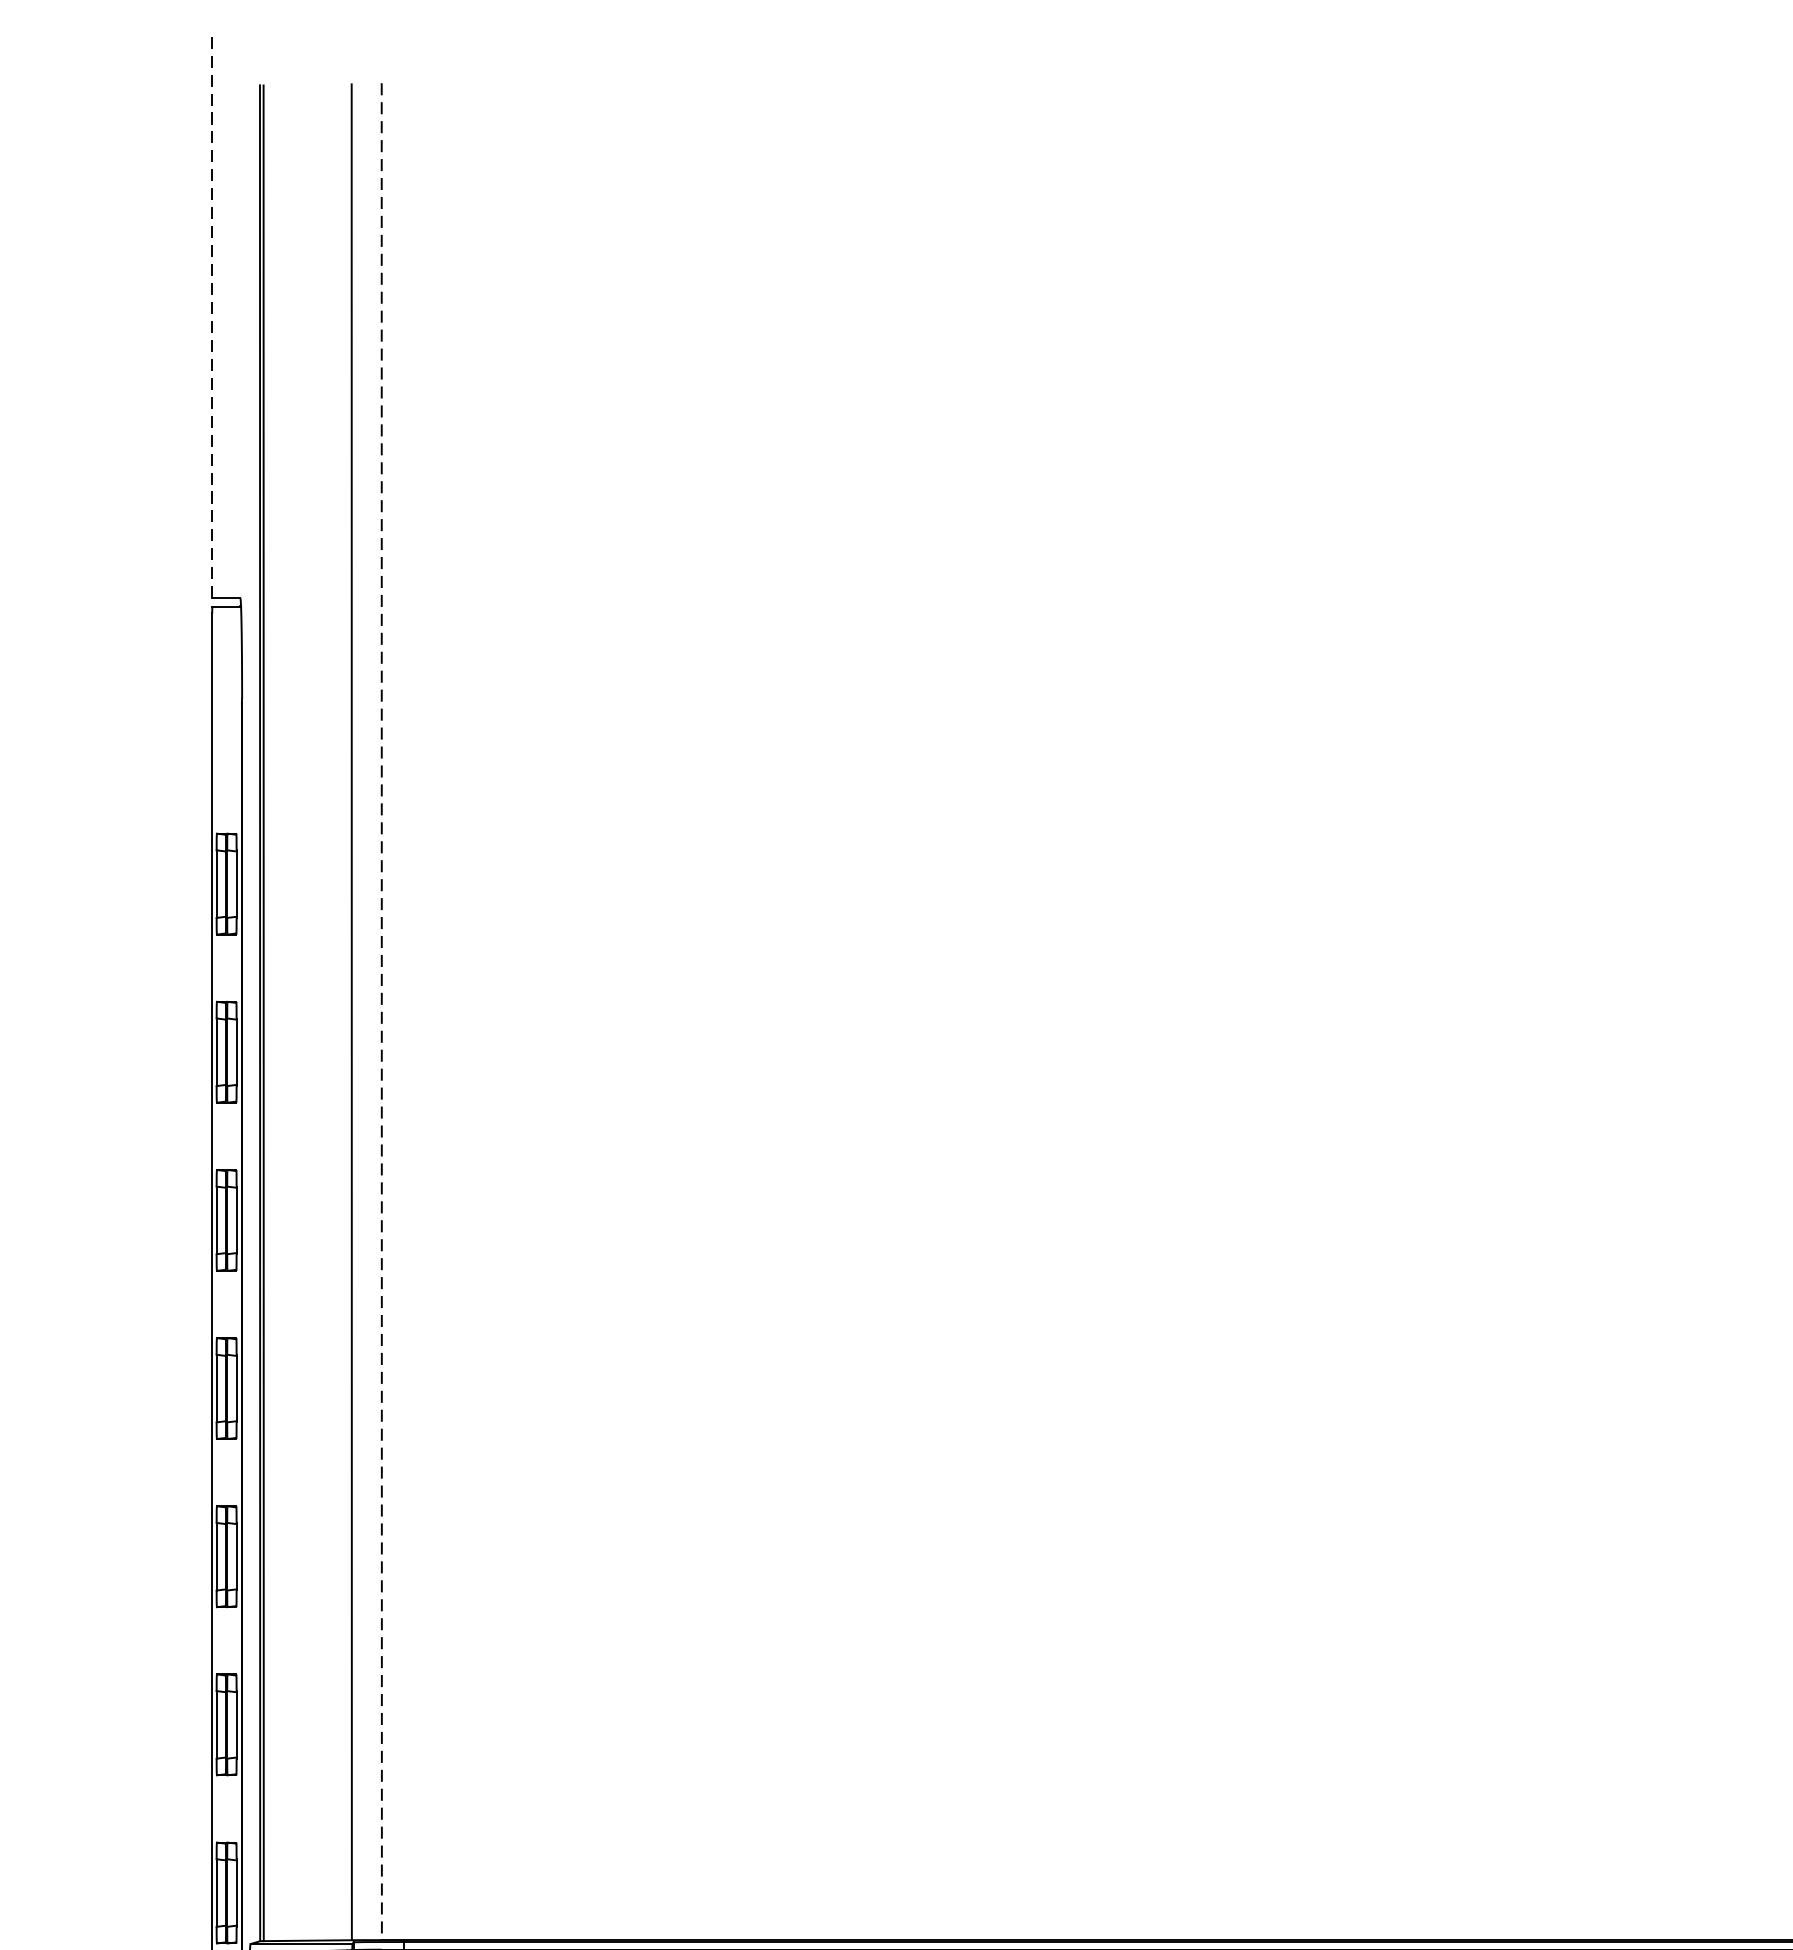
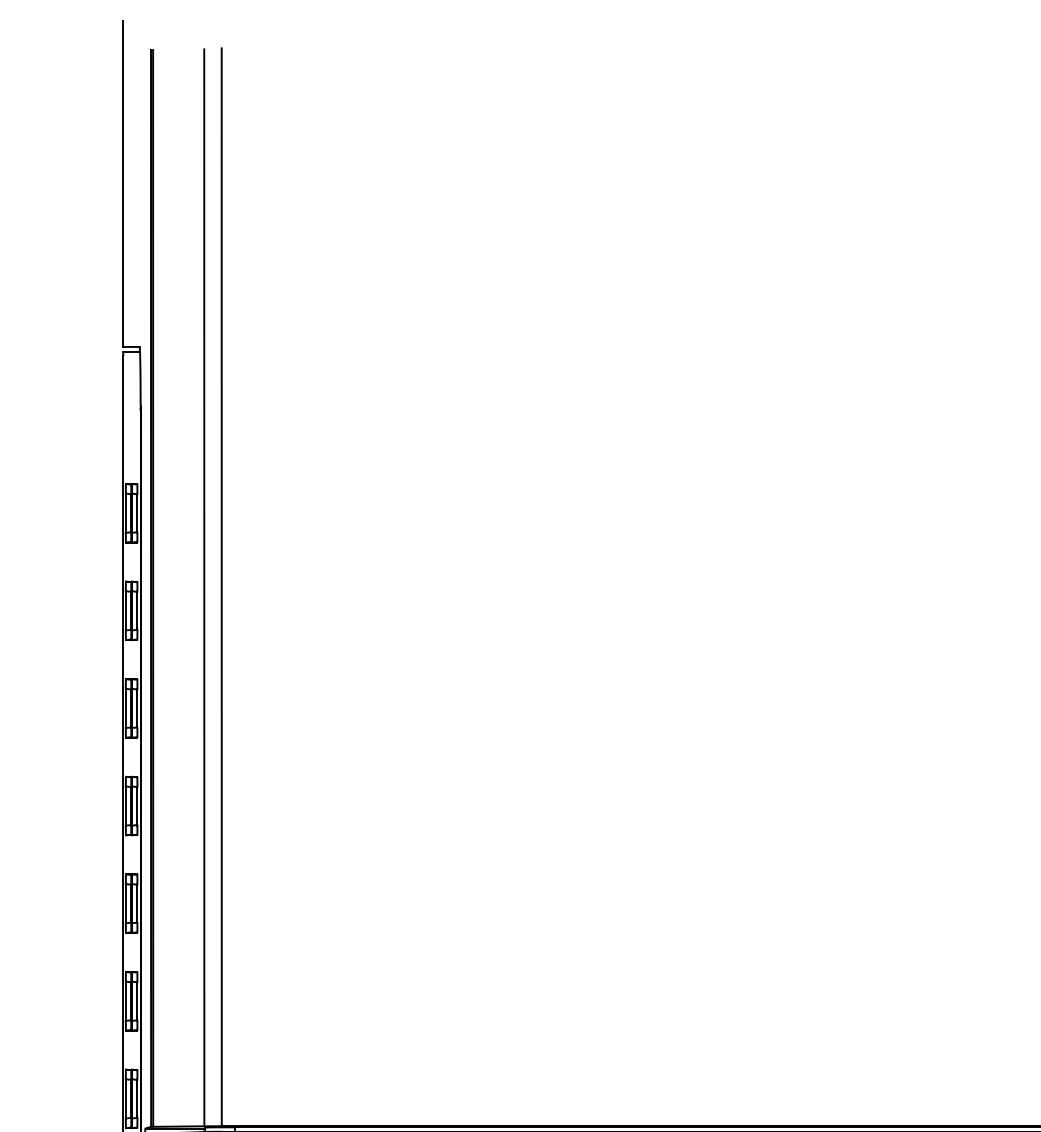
line: (212, 317) -> (123, 184), dashed -> solid
line: (381, 1012) -> (221, 587), dashed -> solid

